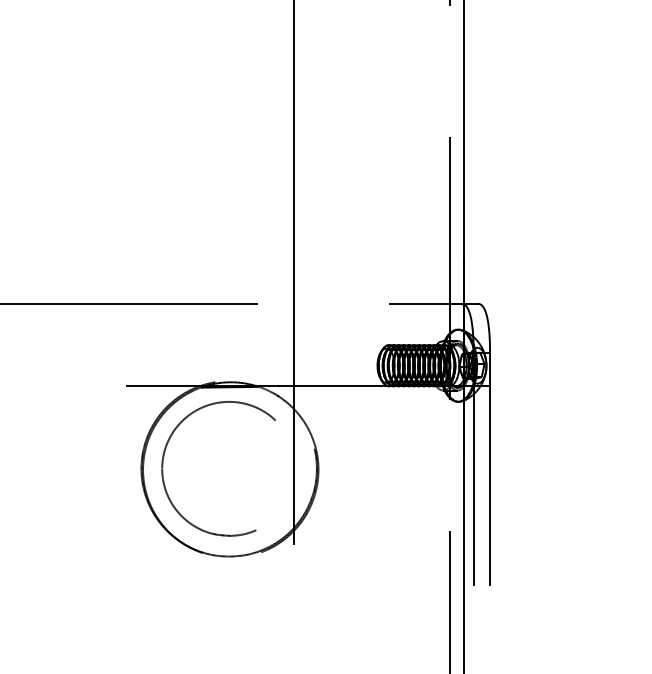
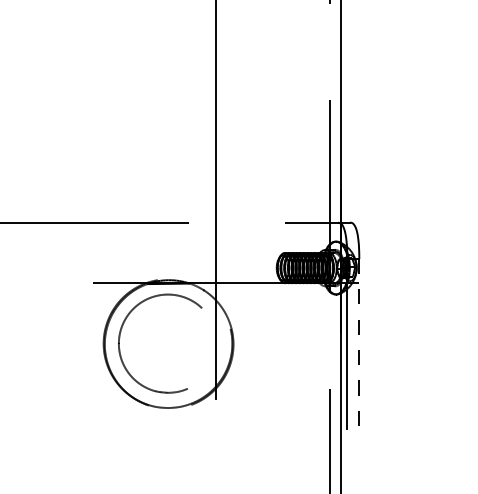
line: (490, 468) -> (359, 343), solid -> dashed

